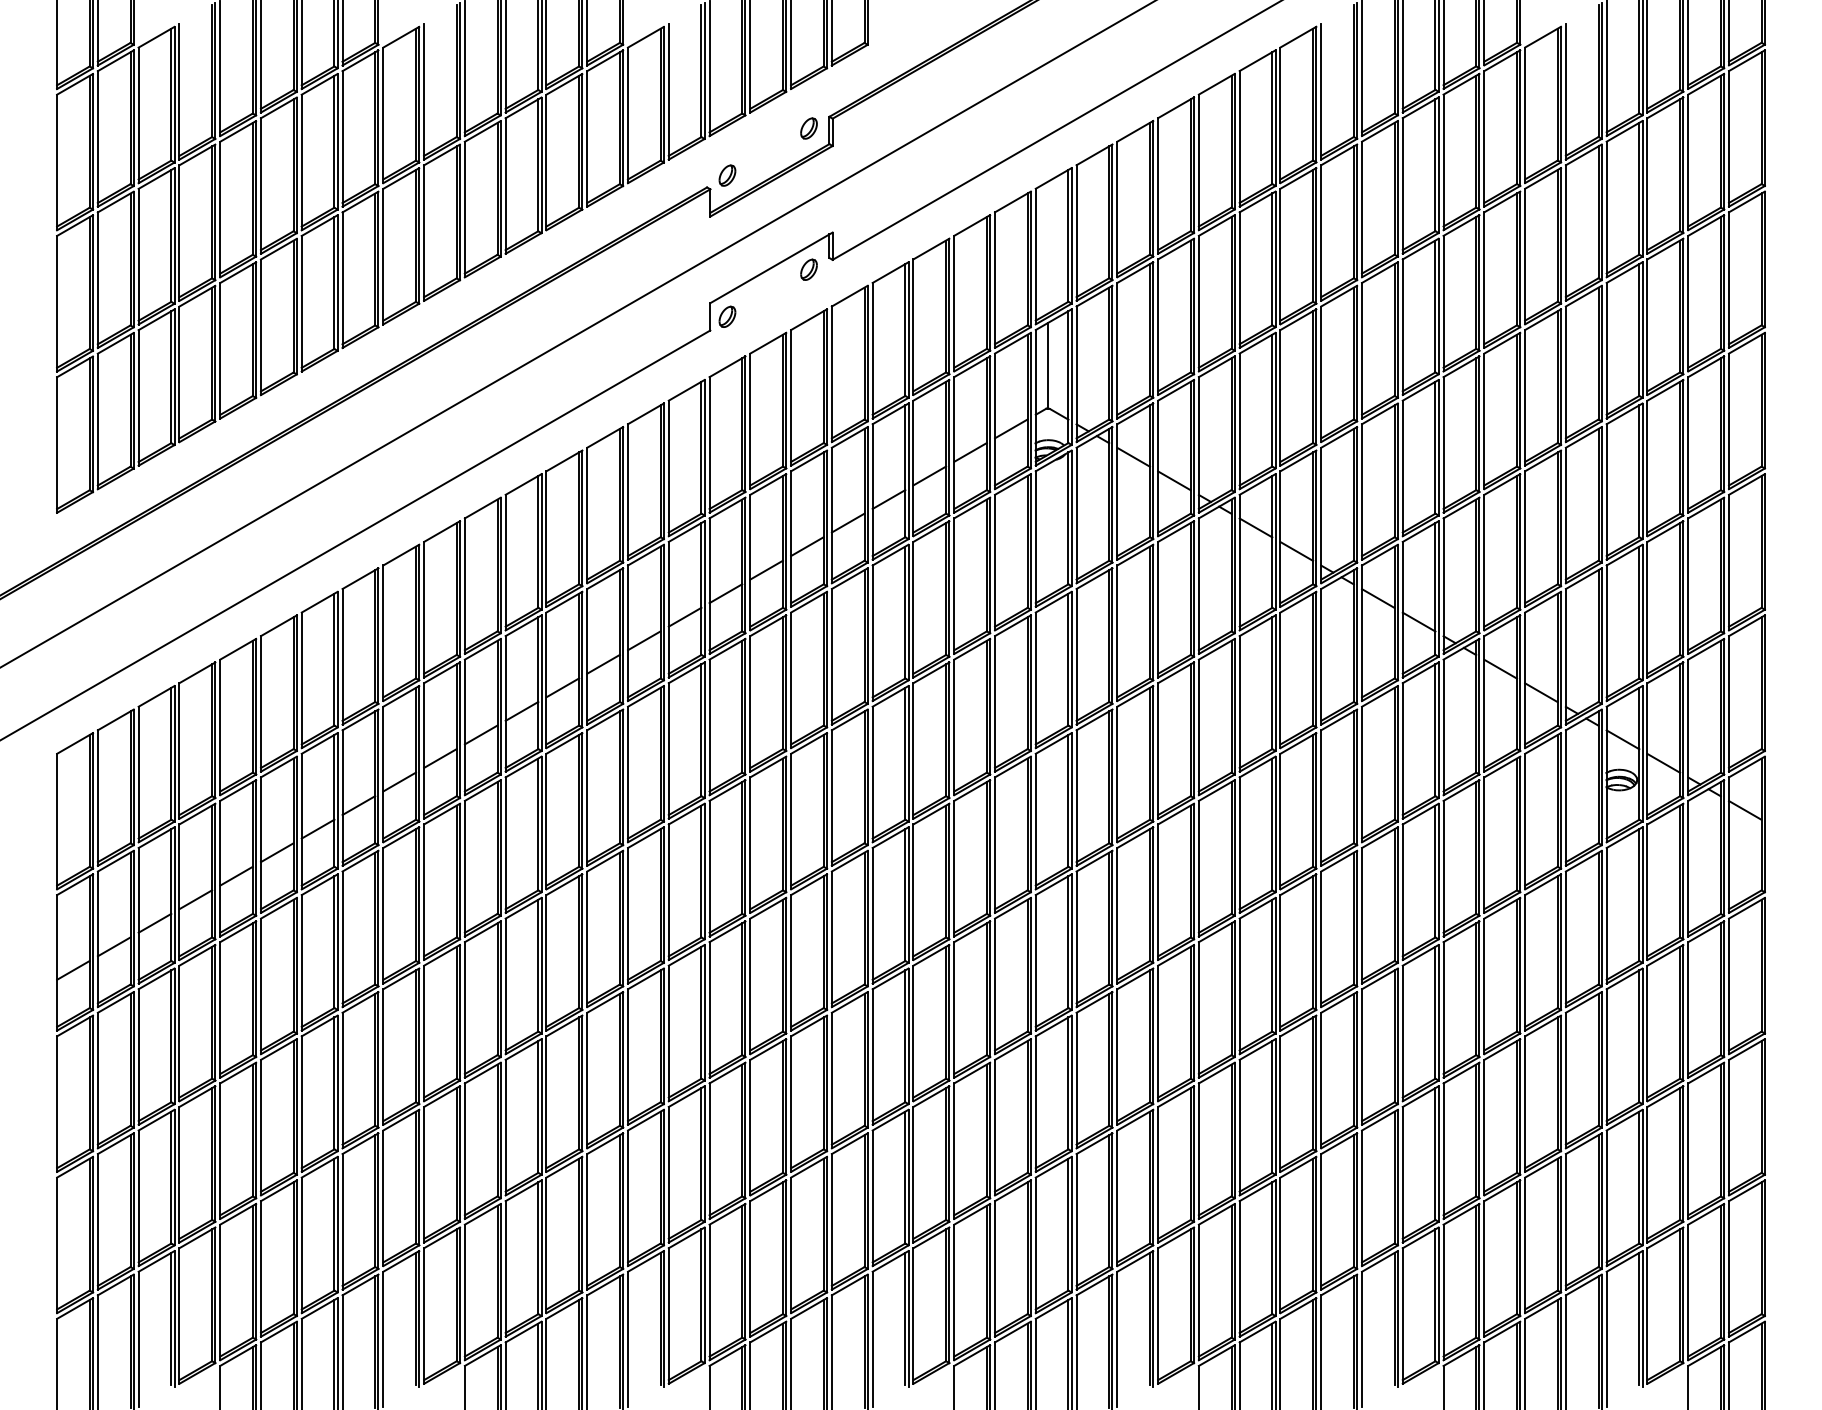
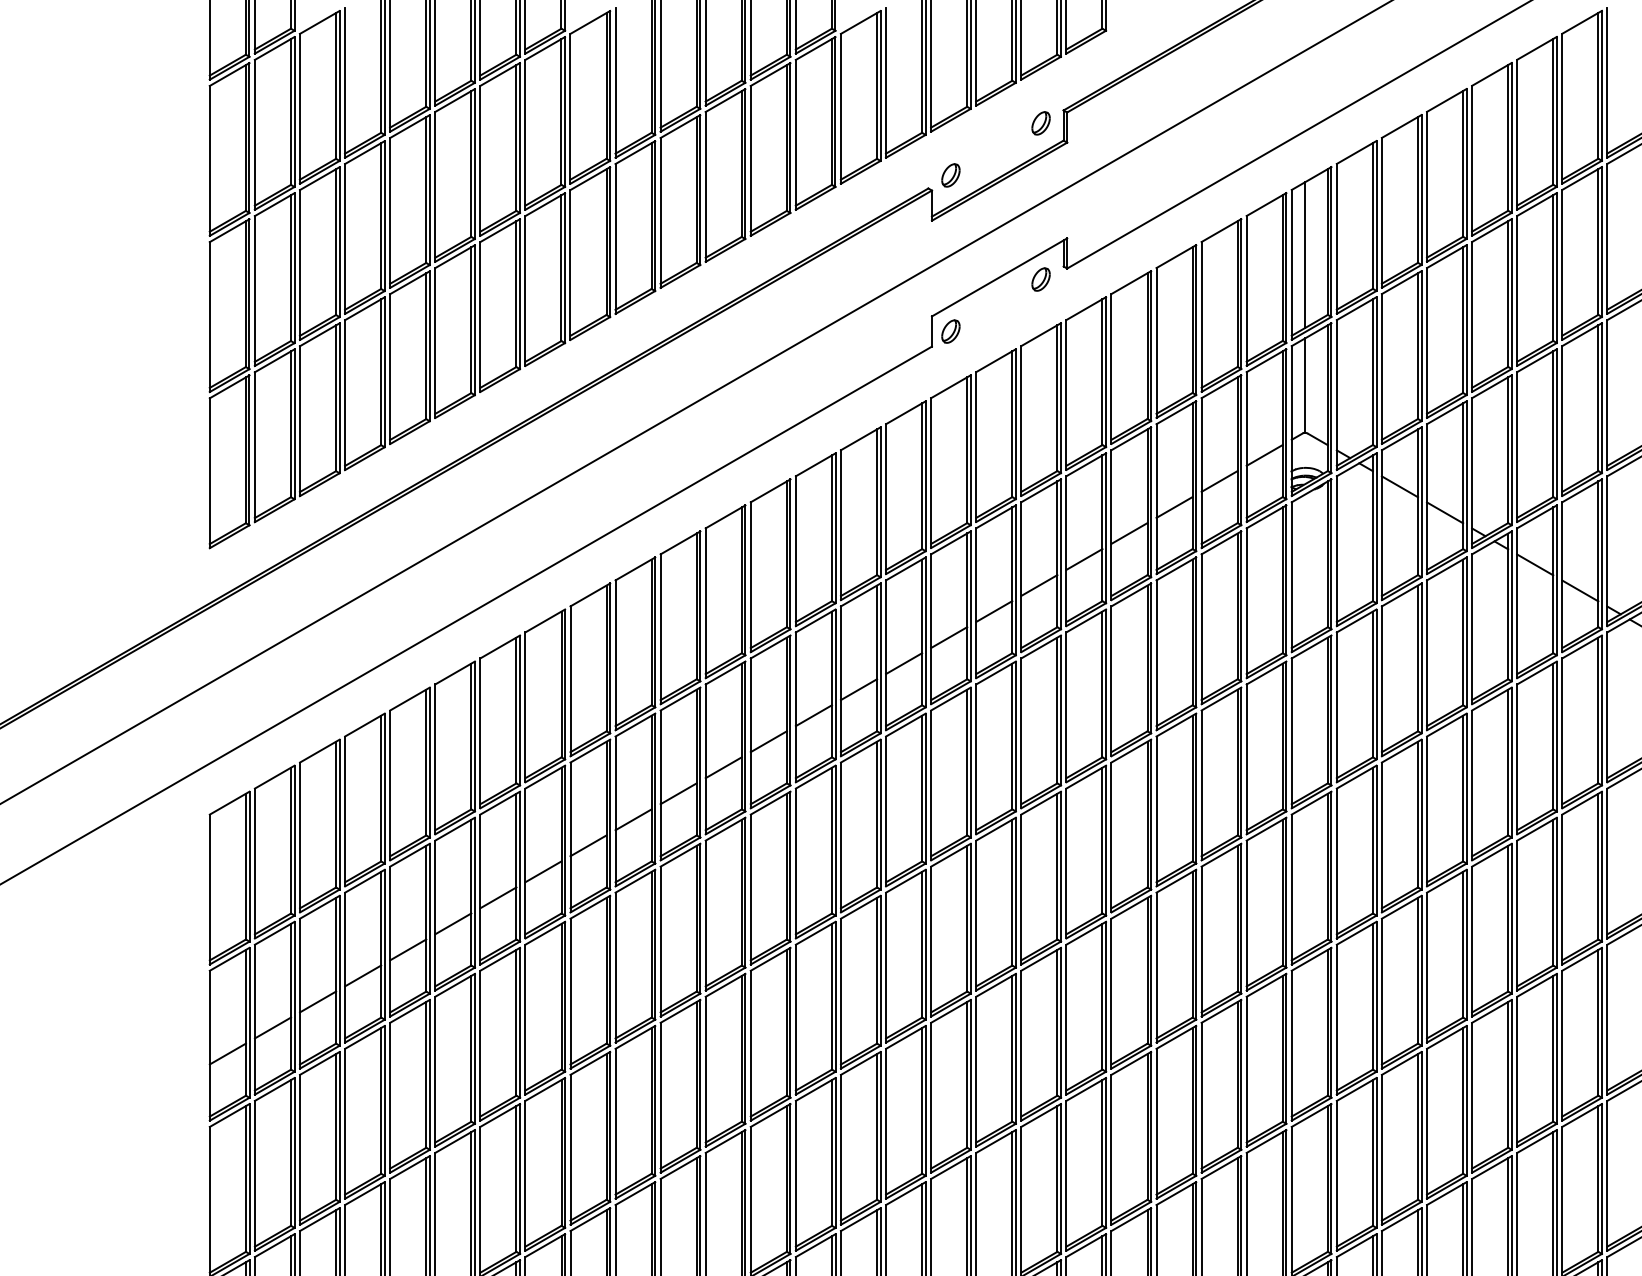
line: (1047, 247) -> (1304, 254), added

